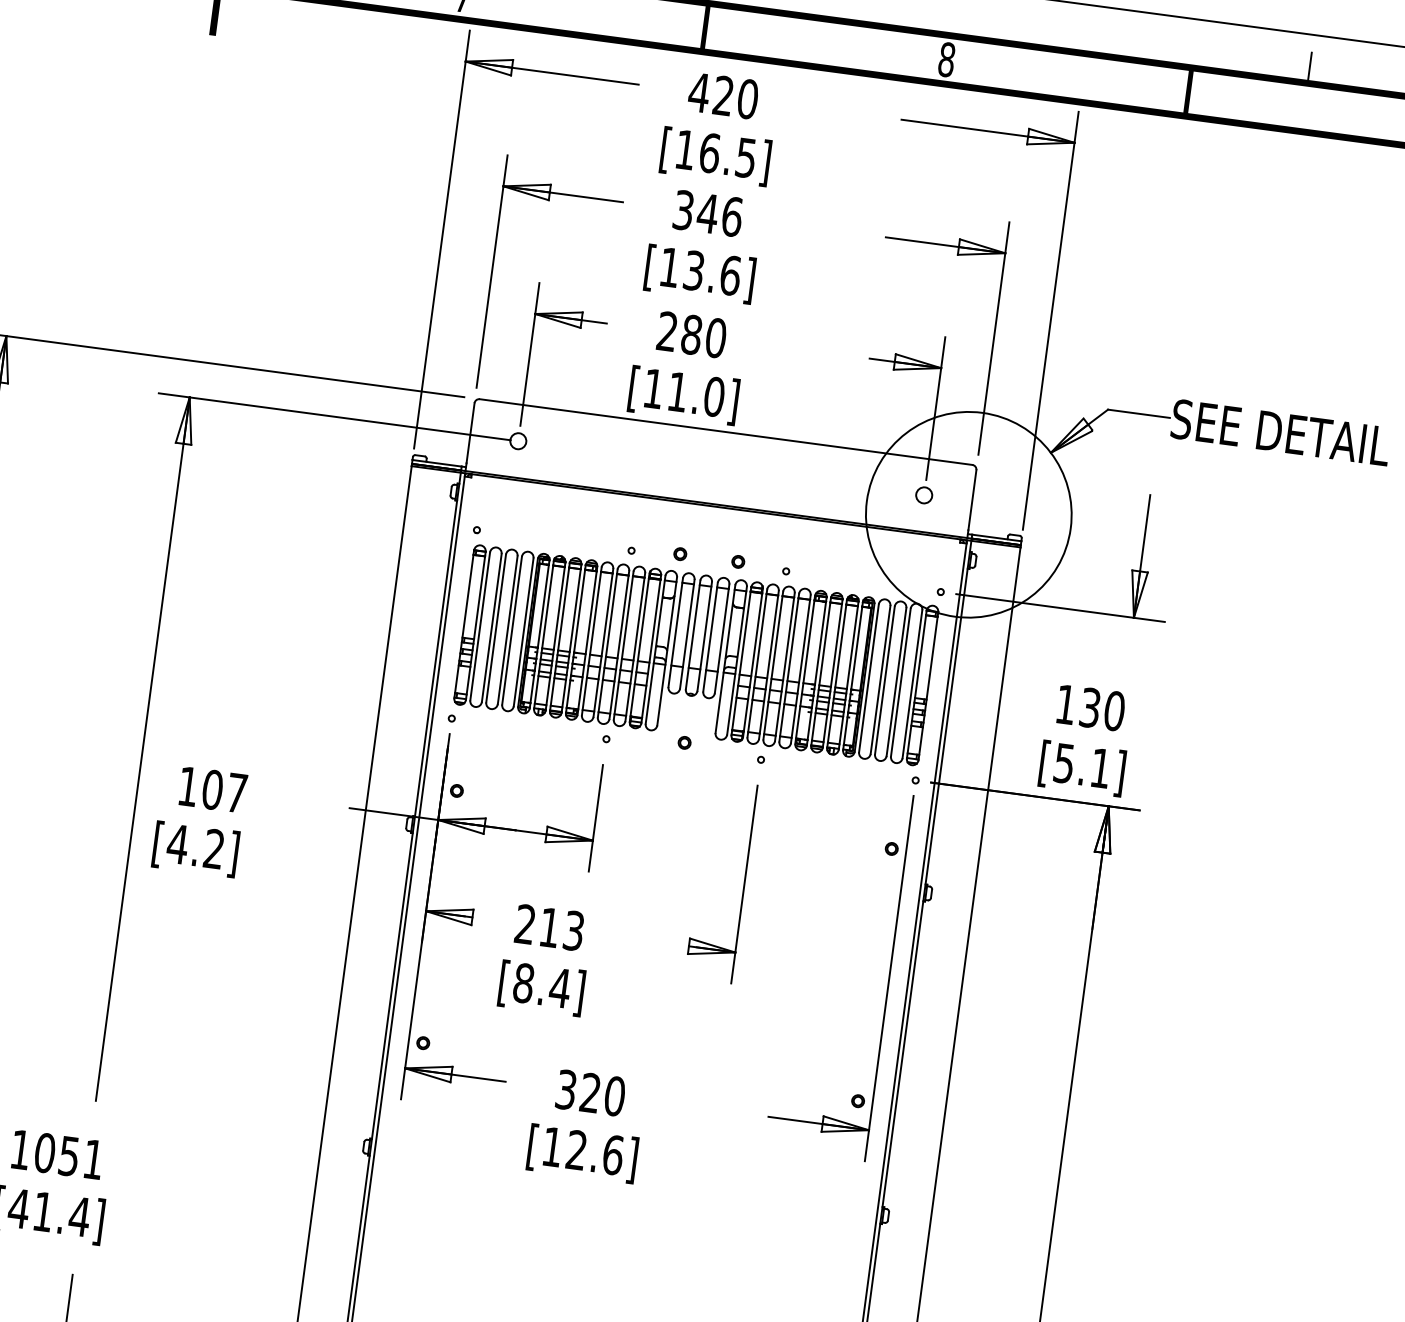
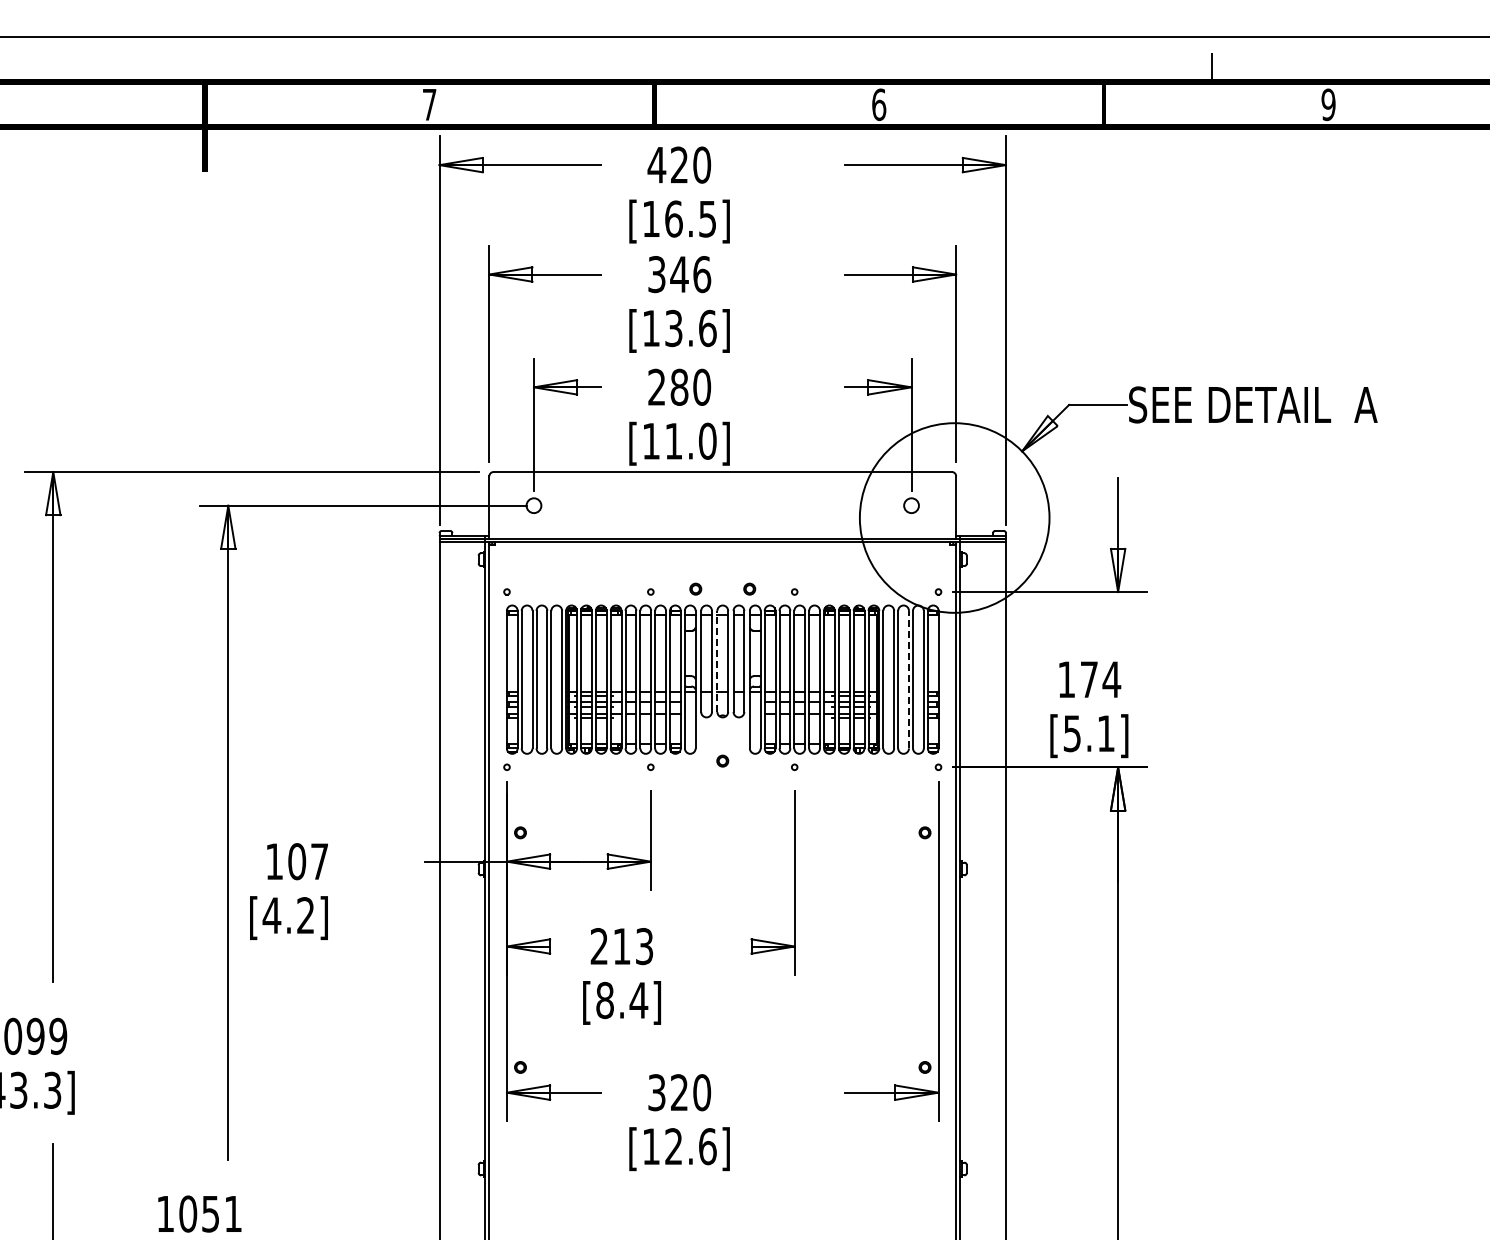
text: (947, 59) -> (879, 104), 8 -> 6
line: (693, 635) -> (717, 661), solid -> dashed
line: (896, 681) -> (908, 679), solid -> dashed
text: (1102, 709) -> (1100, 679), 130 -> 174

